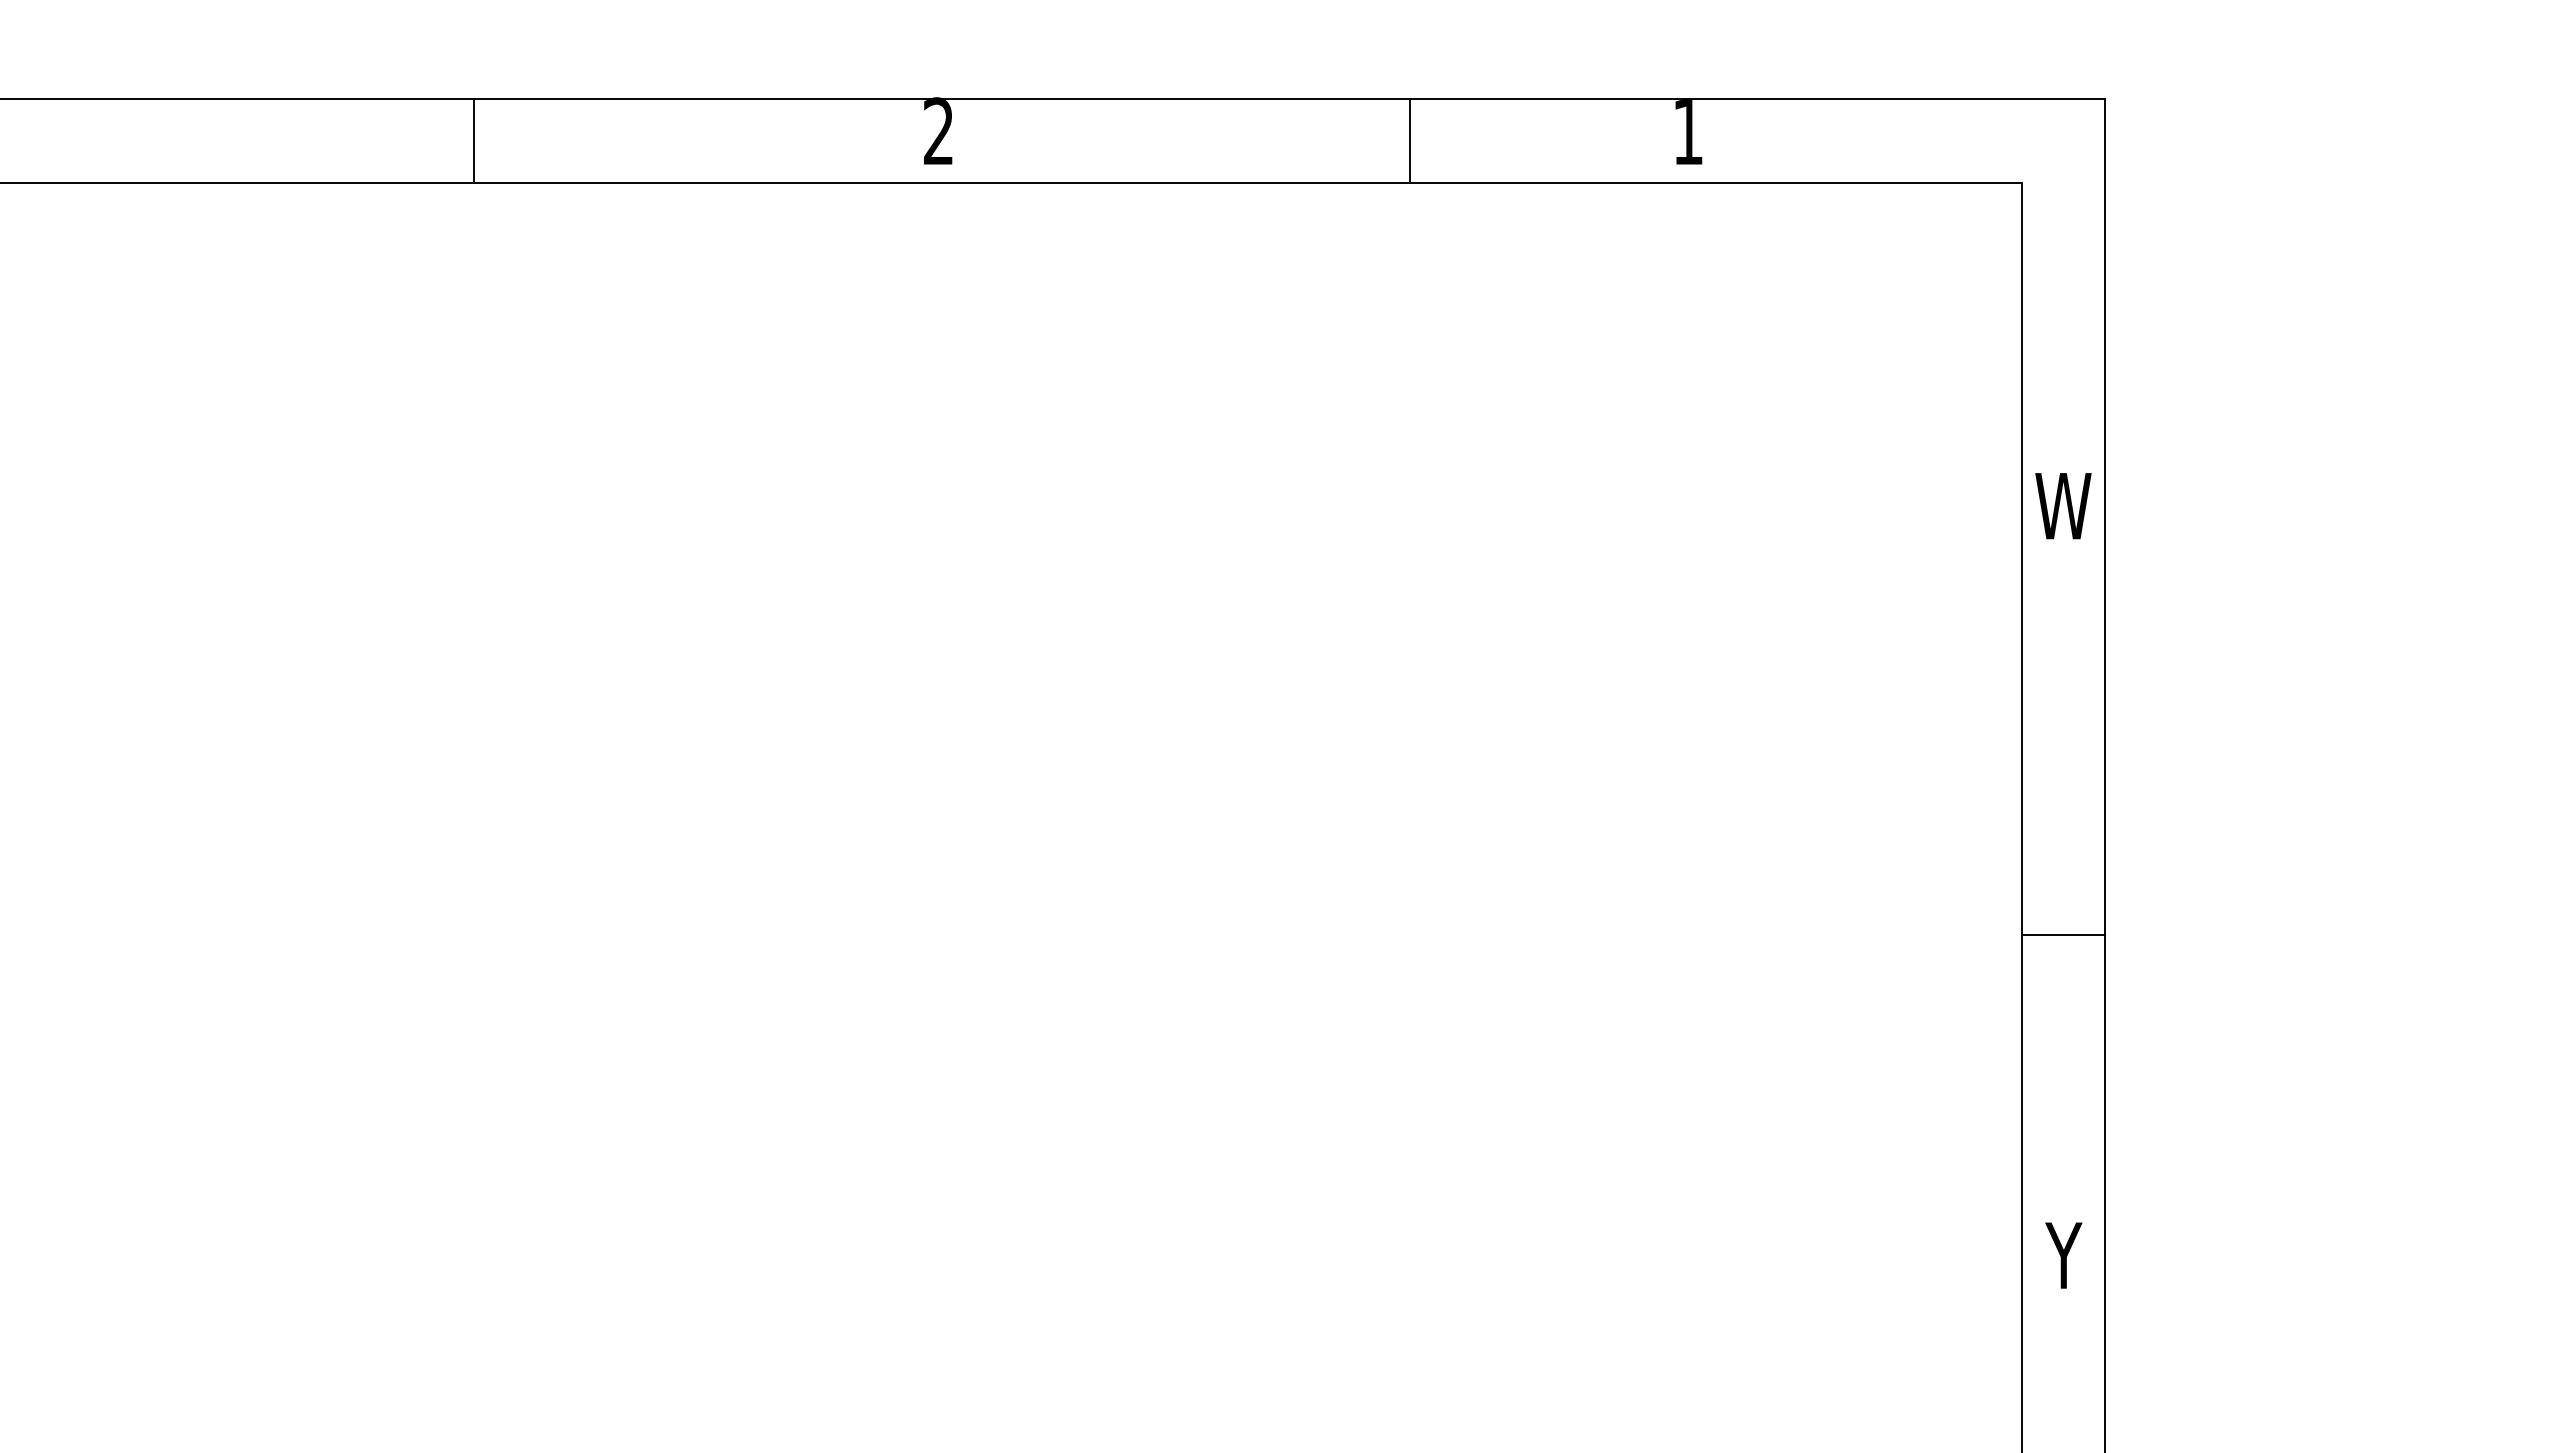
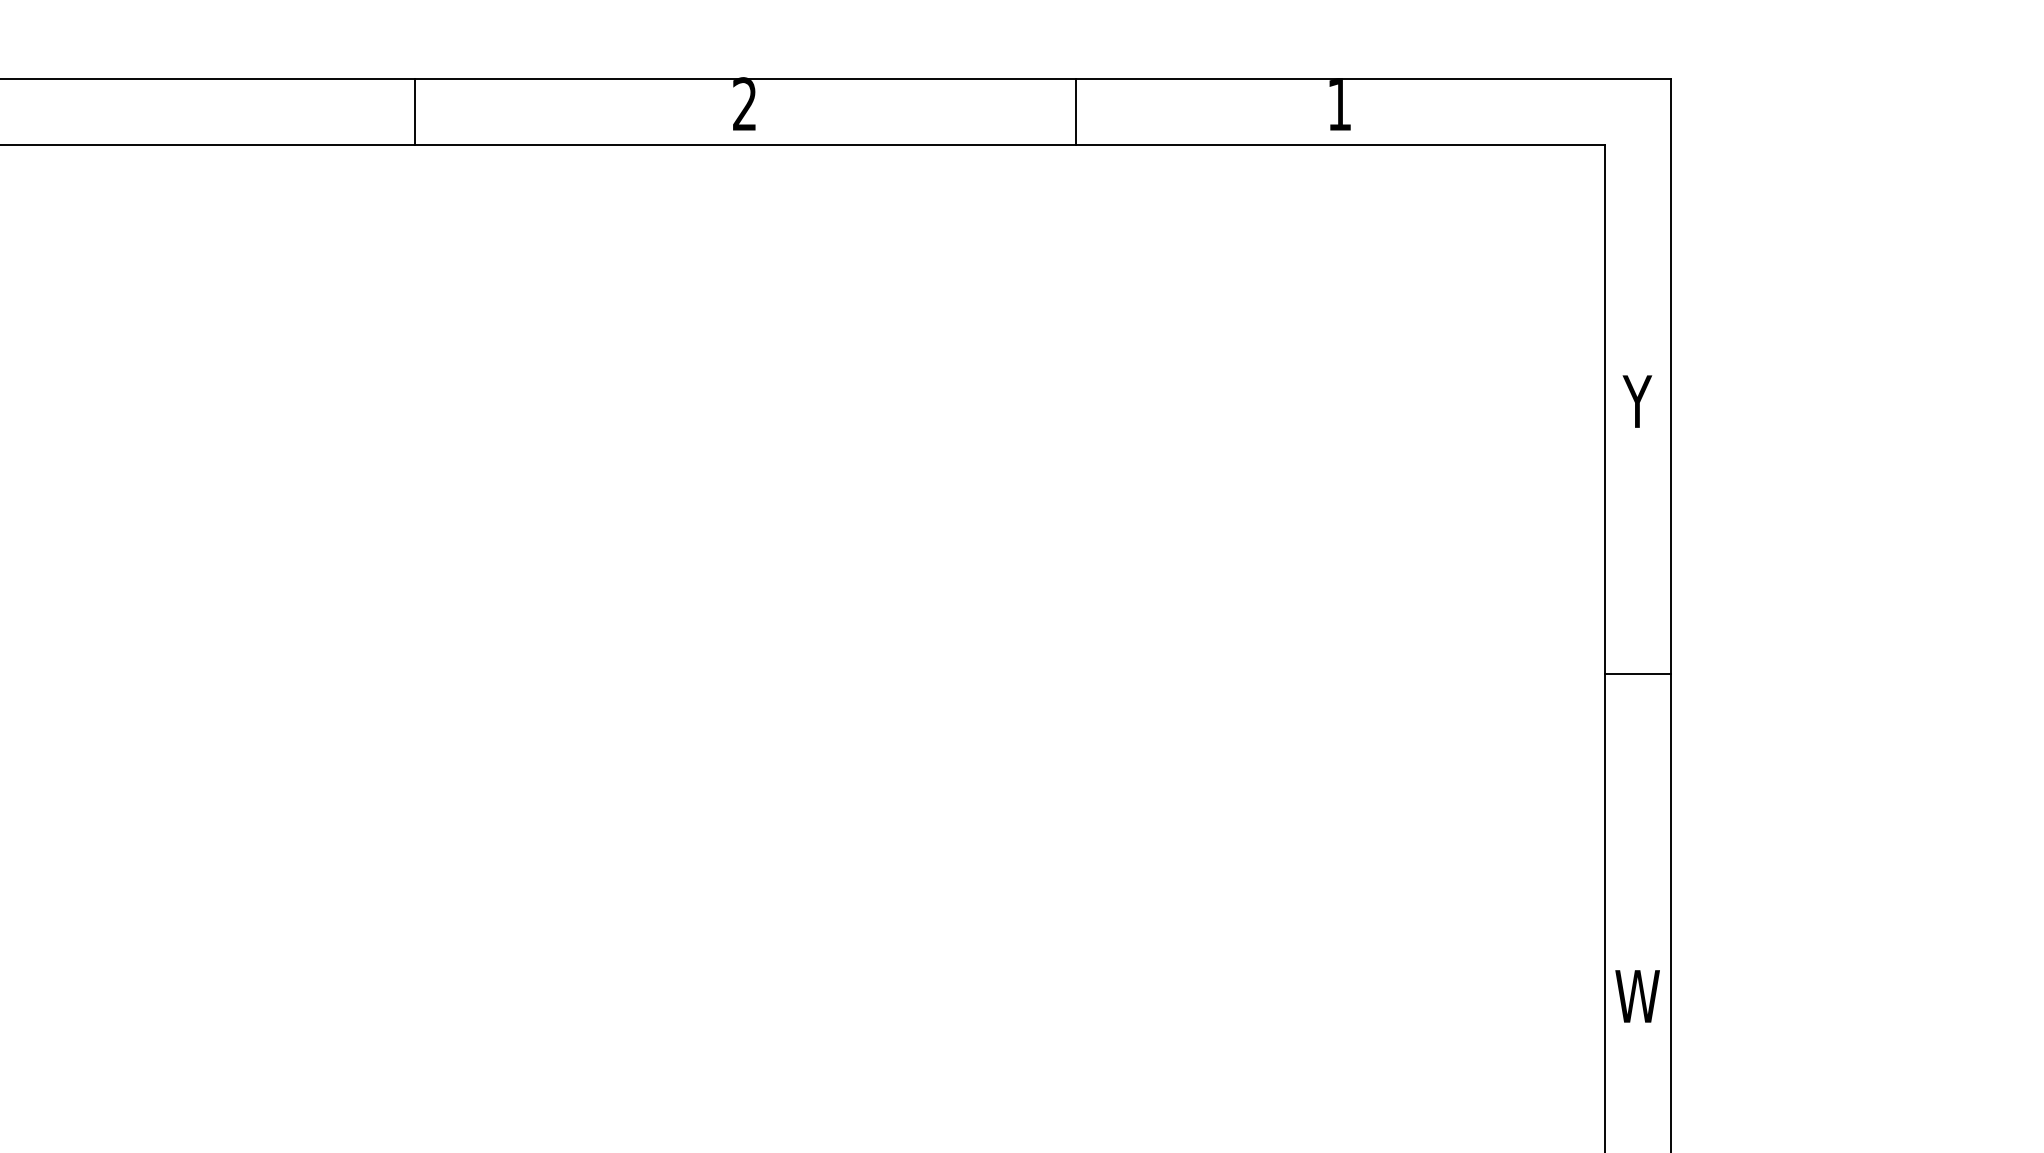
line: (474, 140) -> (415, 111), moved
line: (1409, 140) -> (1075, 111), moved
text: (2063, 506) -> (1637, 401), W -> Y
line: (2063, 934) -> (1637, 673), moved
text: (2063, 1255) -> (1637, 996), Y -> W

